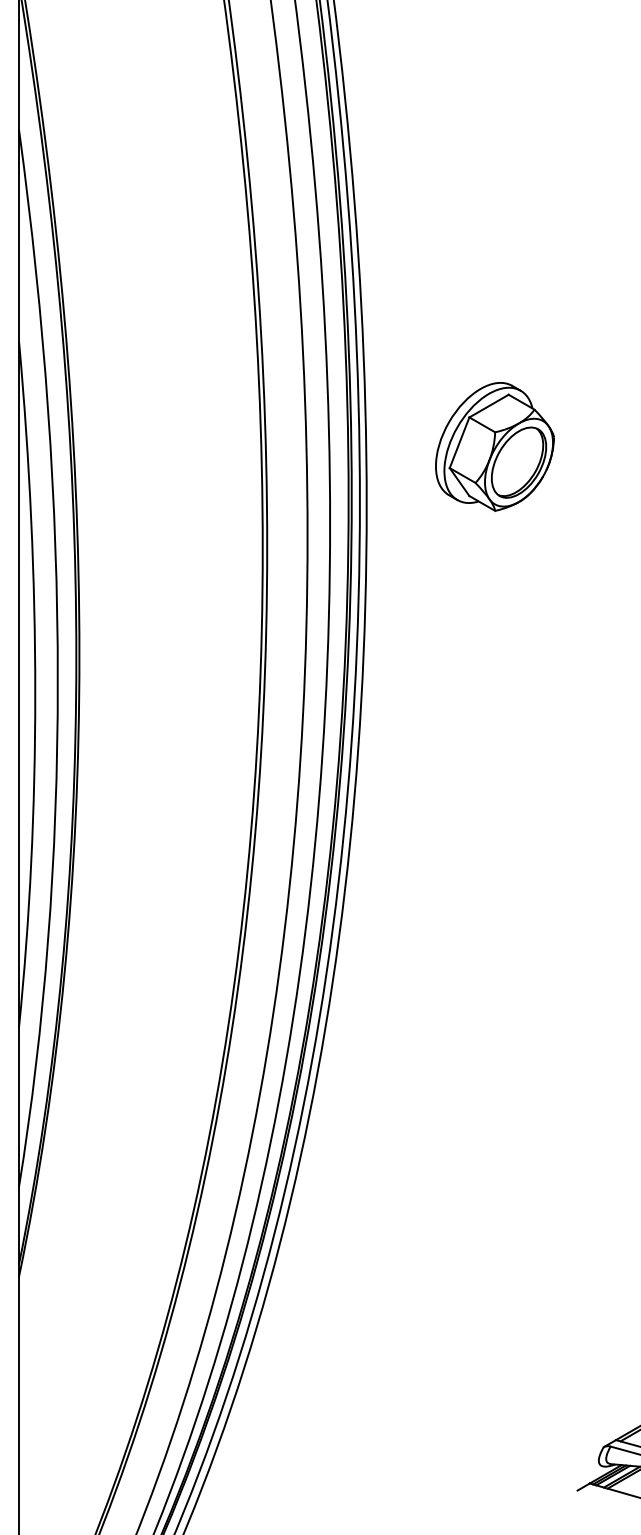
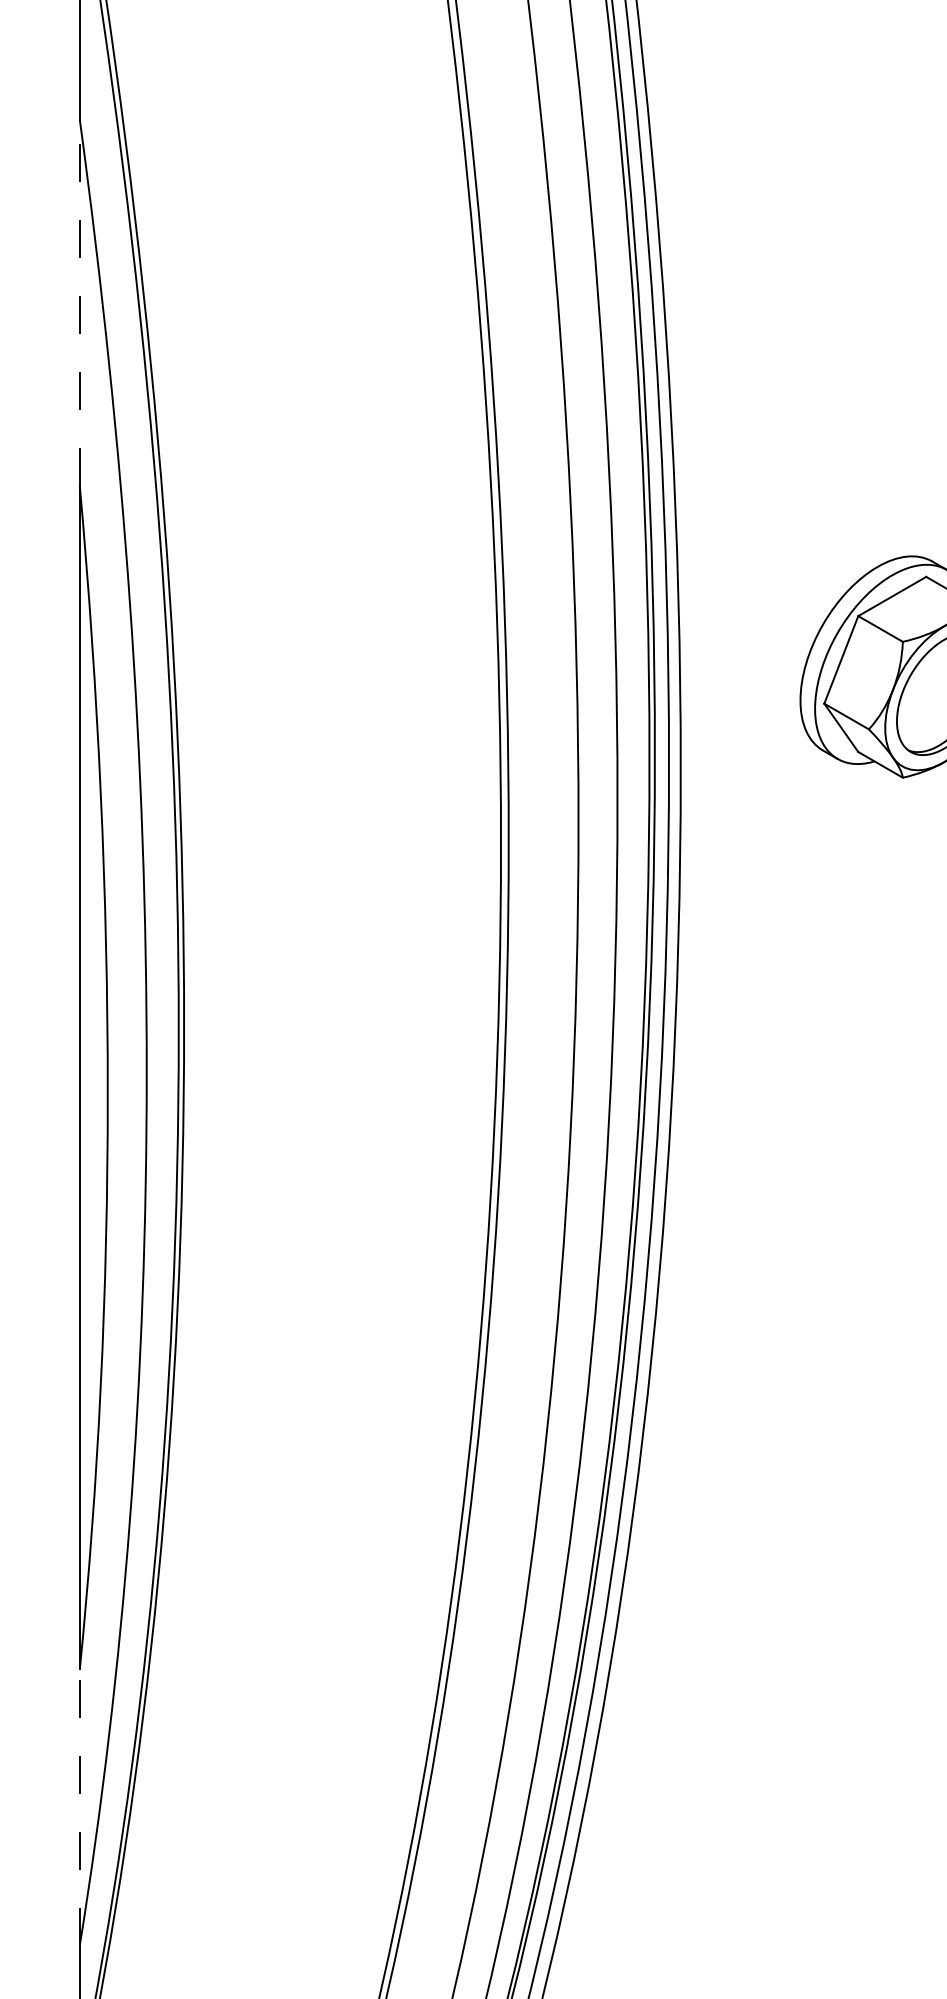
line: (19, 235) -> (80, 301), solid -> dashed
line: (19, 1106) -> (80, 1807), solid -> dashed

